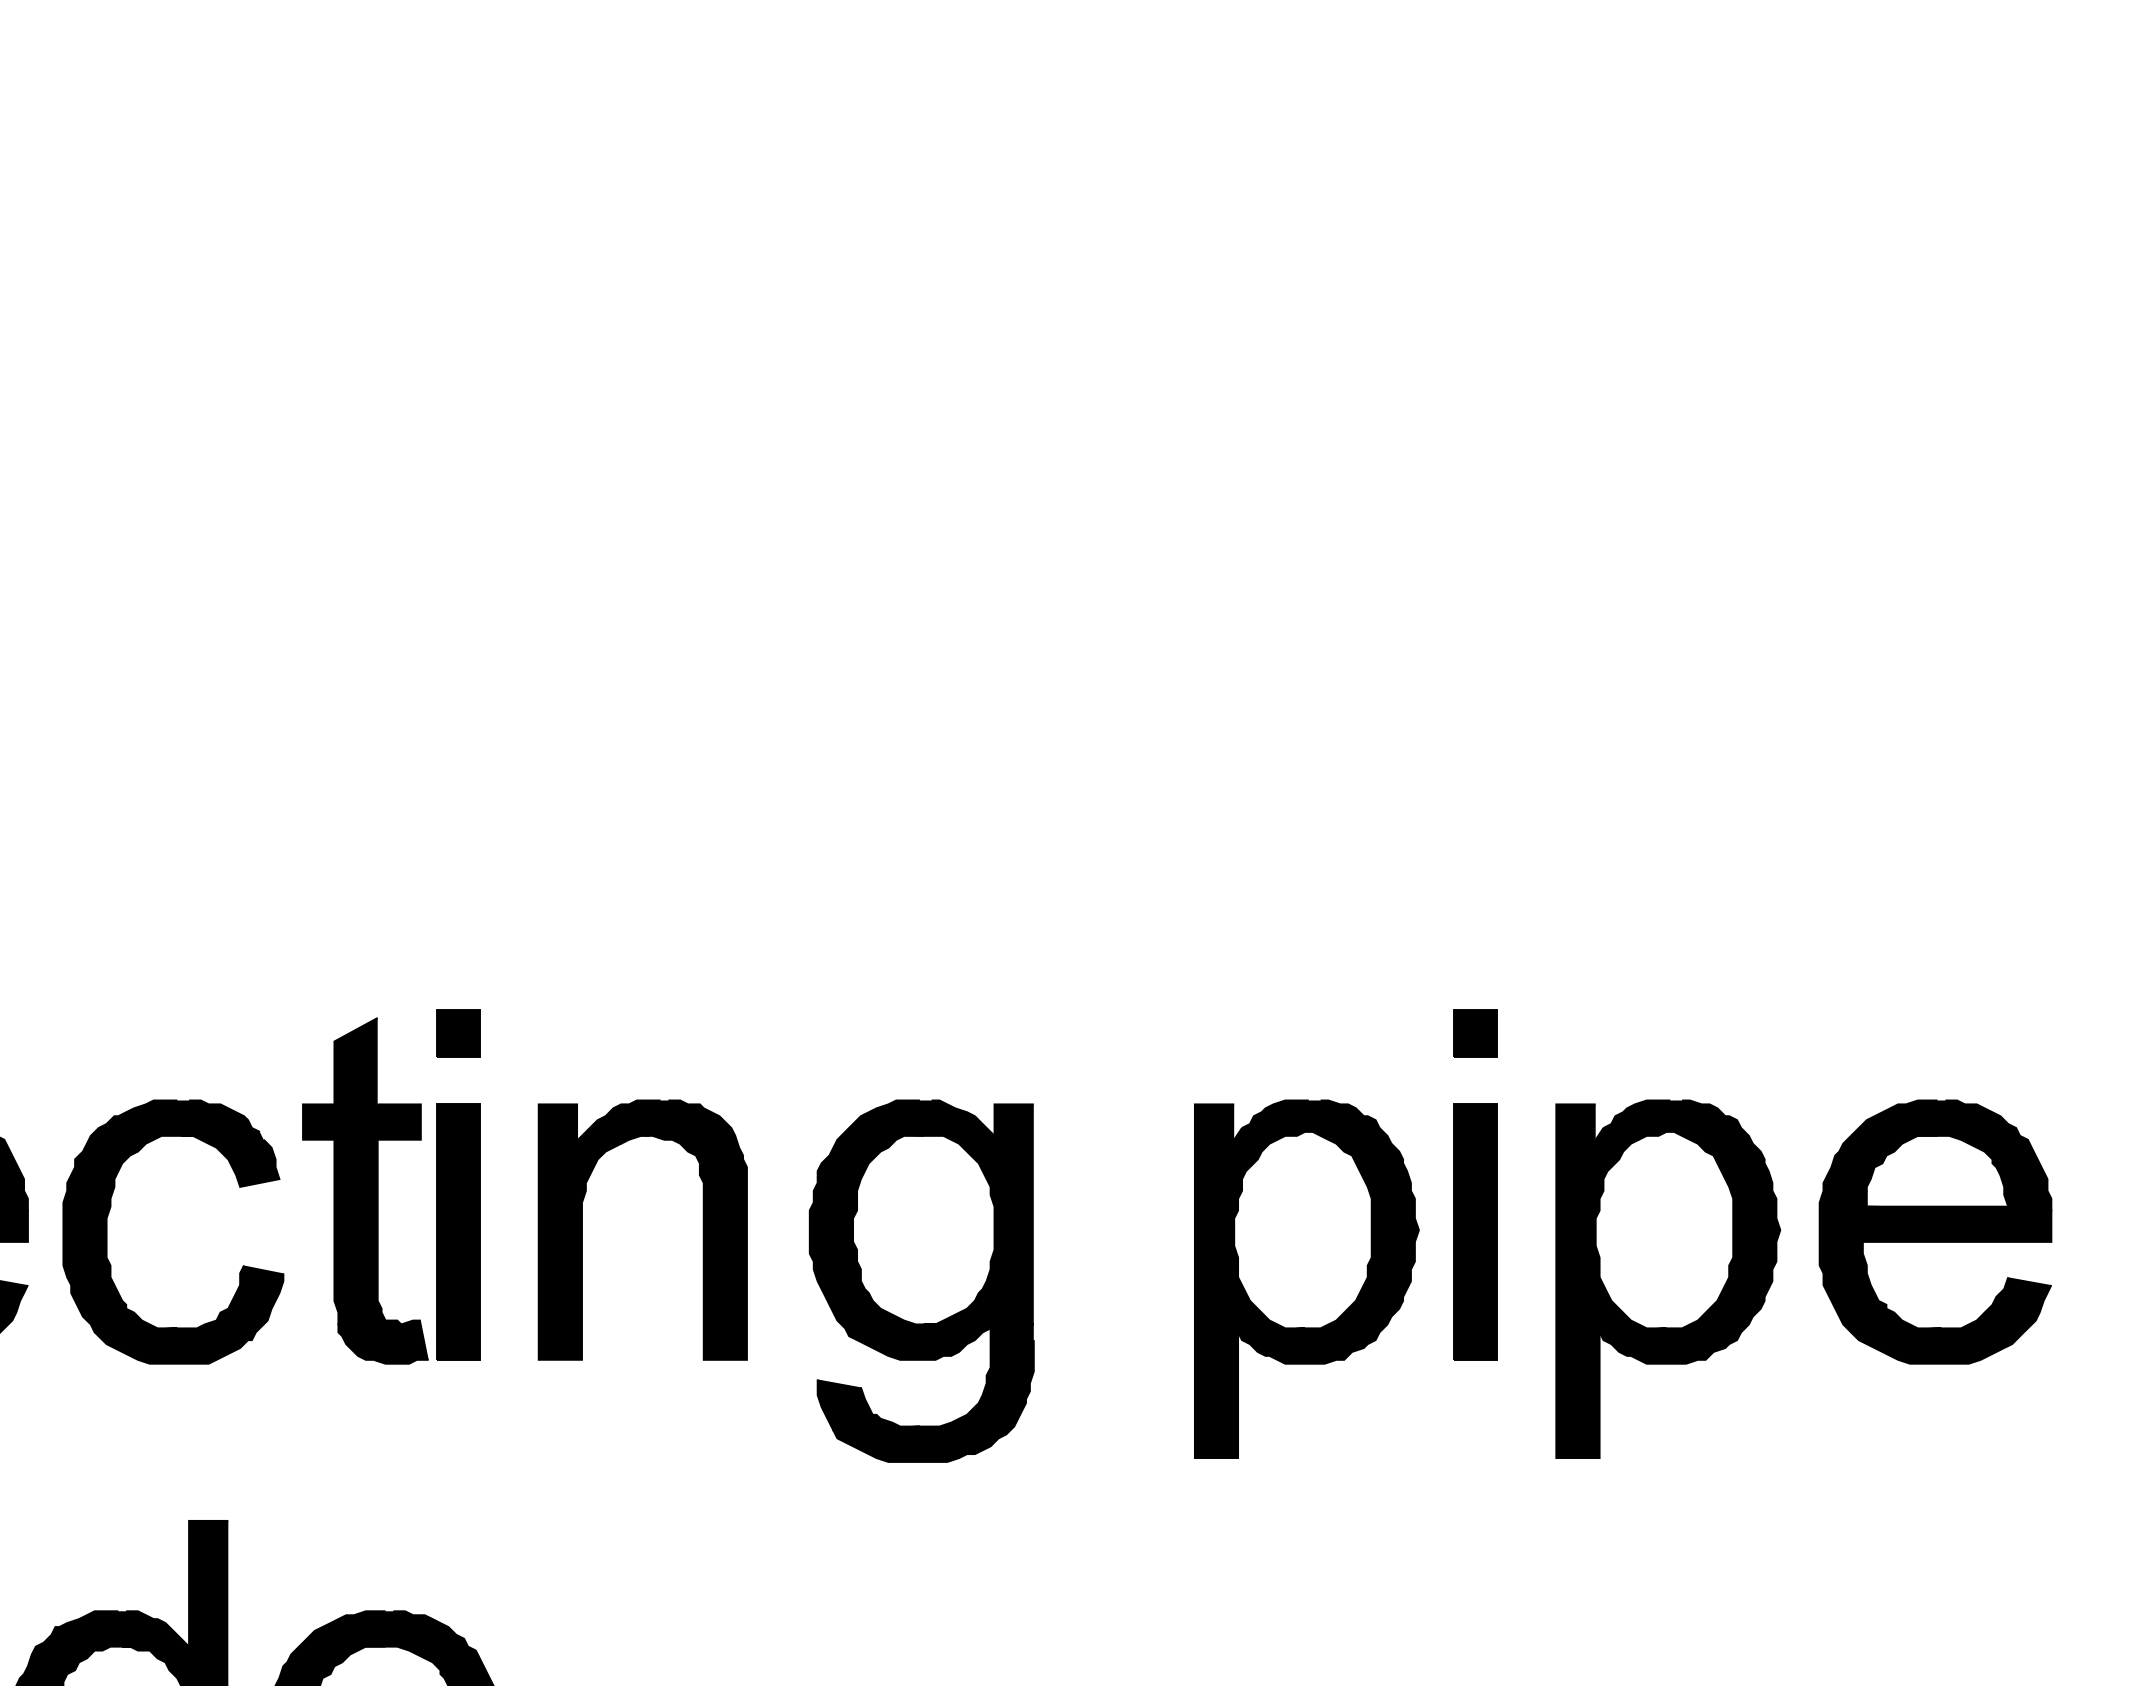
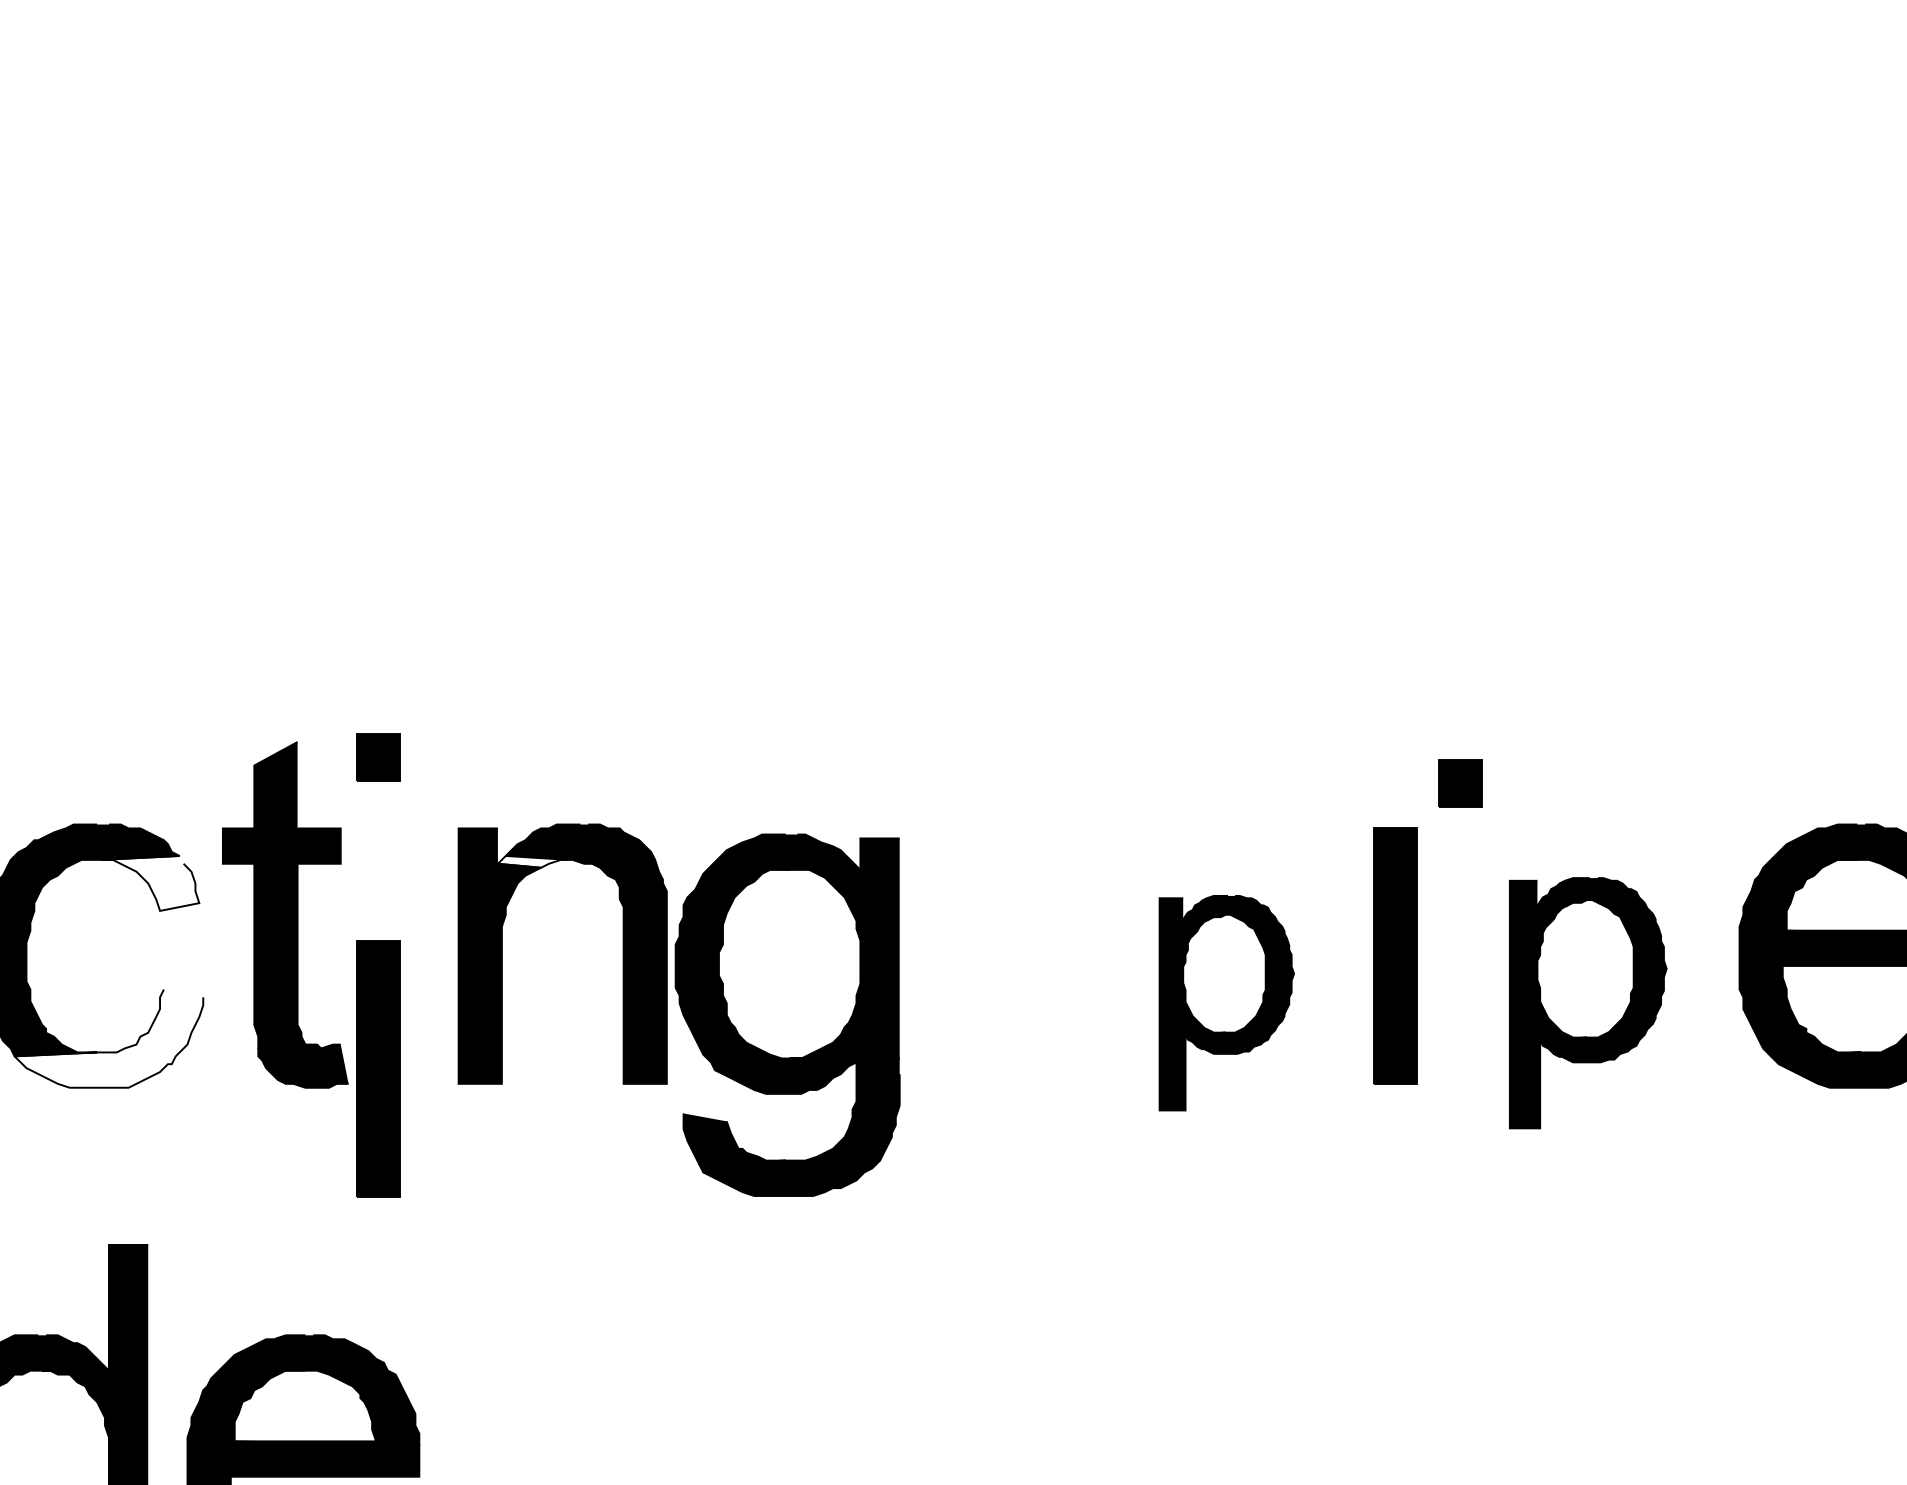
part: (1475, 1033) -> (1460, 783), moved
fill: (613, 1137) -> (533, 861), removed
fill: (230, 1158) -> (150, 882), removed
part: (458, 1231) -> (378, 1068), moved
part: (1306, 1278) -> (1226, 1002), size x0.6
part: (1668, 1278) -> (1588, 1002), size x0.7
part: (921, 1280) -> (787, 1014), moved
fill: (188, 1314) -> (108, 1038), removed

